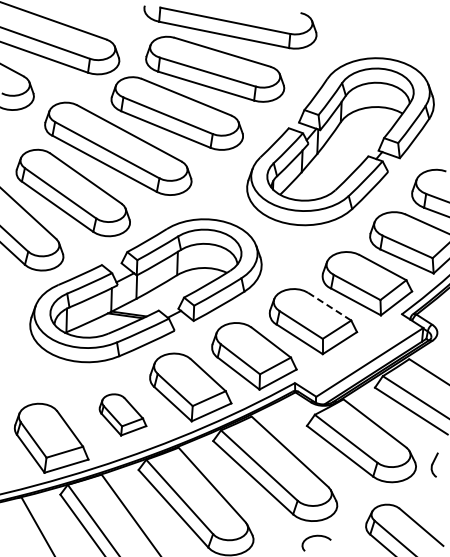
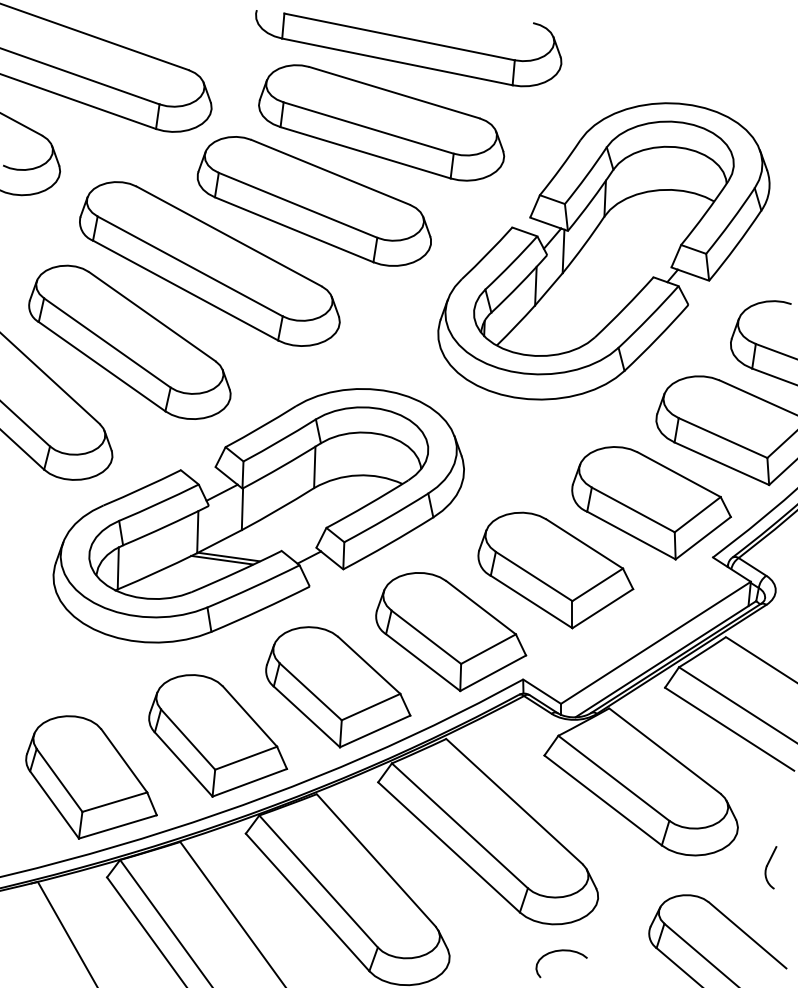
line: (329, 306) -> (584, 543), dashed -> solid
part: (122, 414) -> (217, 735), size x1.67
part: (434, 464) -> (770, 866), moved

